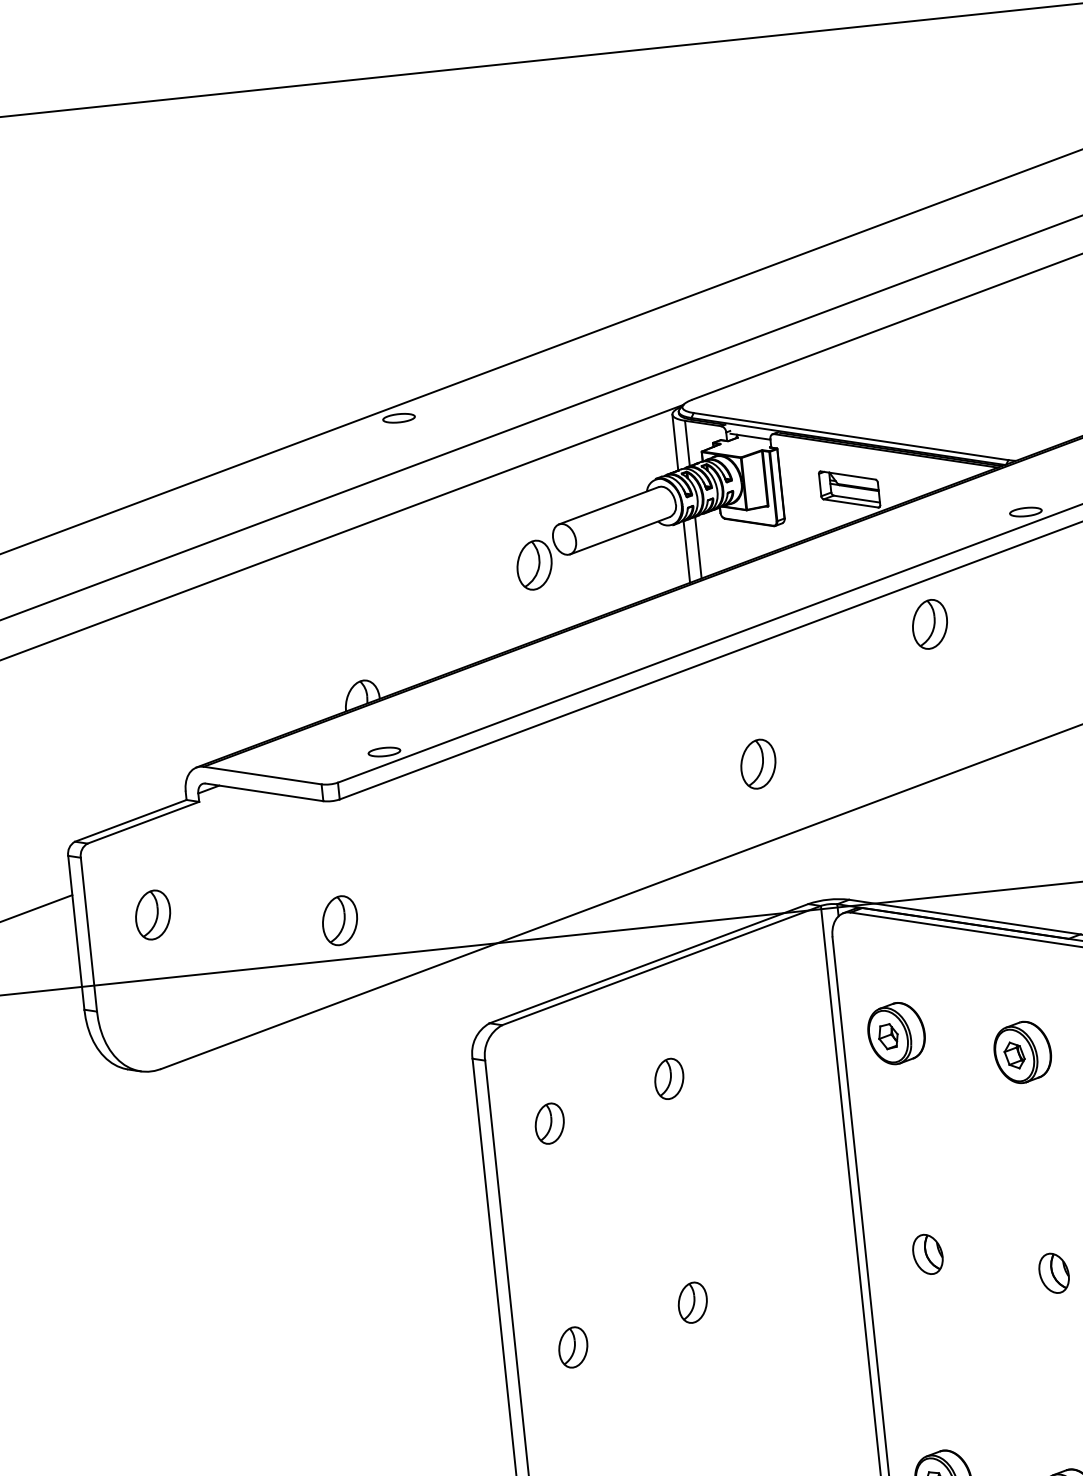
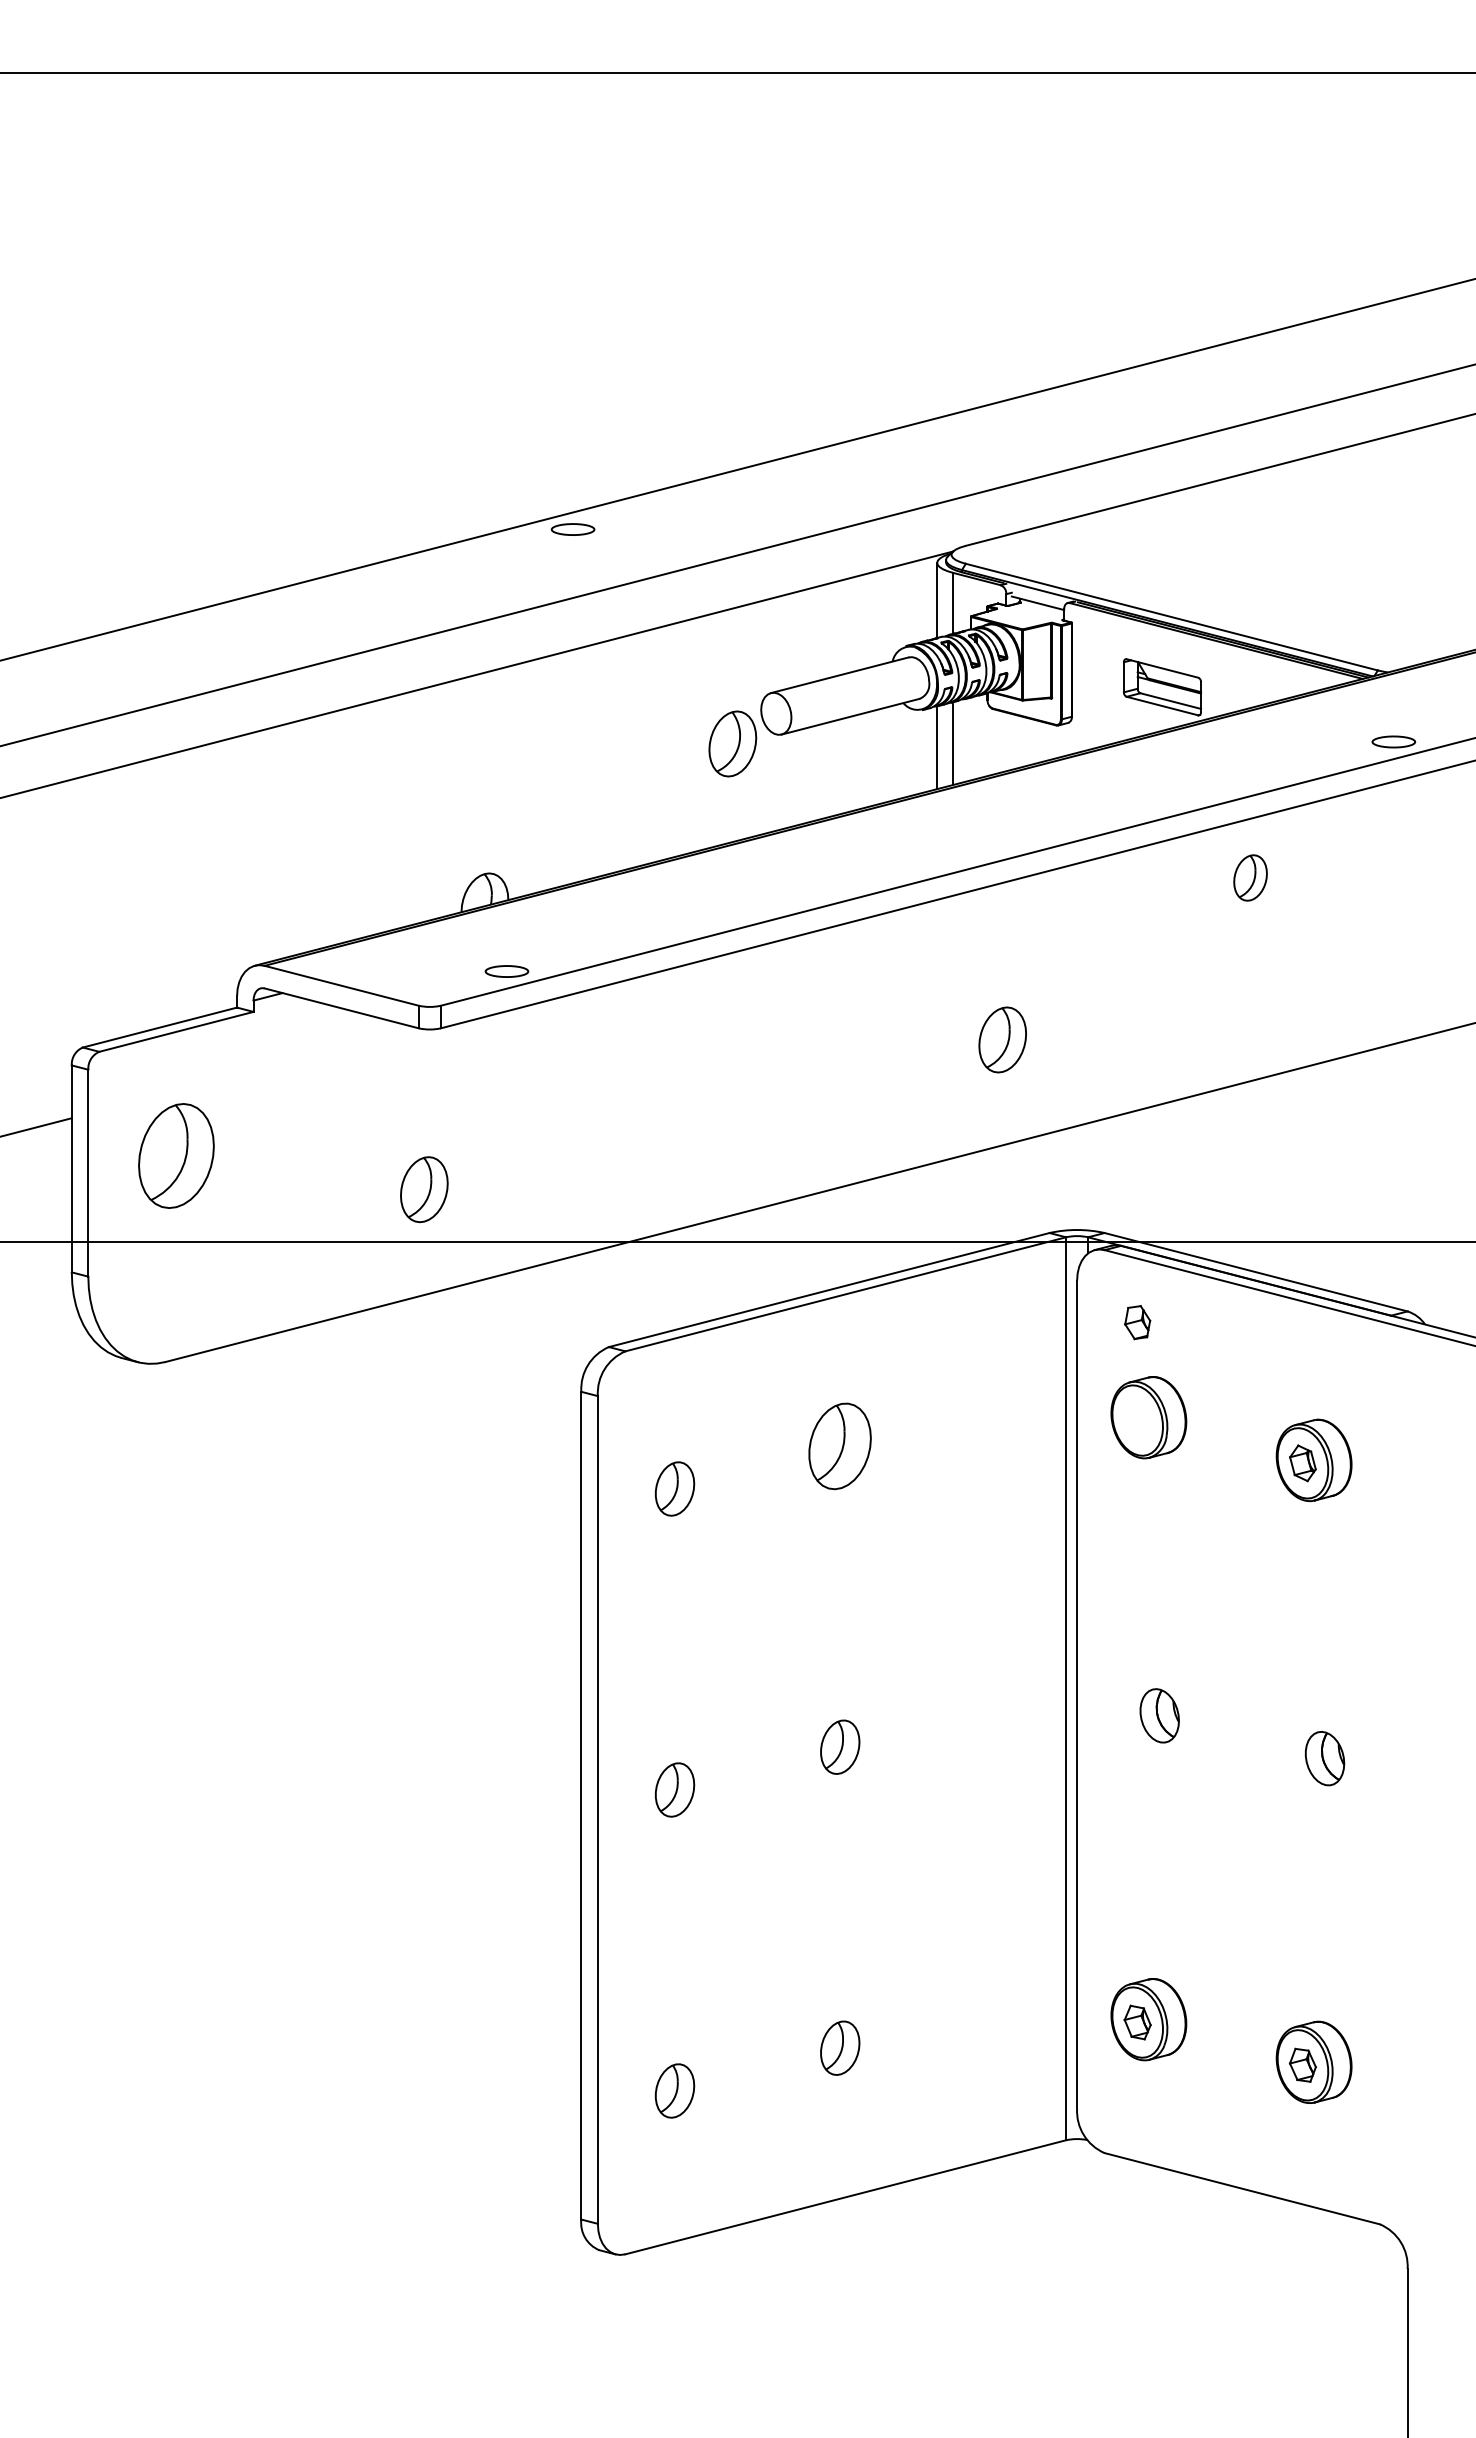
part: (929, 624) -> (1250, 877), size x0.7
part: (153, 914) -> (176, 1155), size x1.6
part: (888, 1036) -> (1137, 1322), moved
part: (669, 1078) -> (840, 1445), size x1.6

